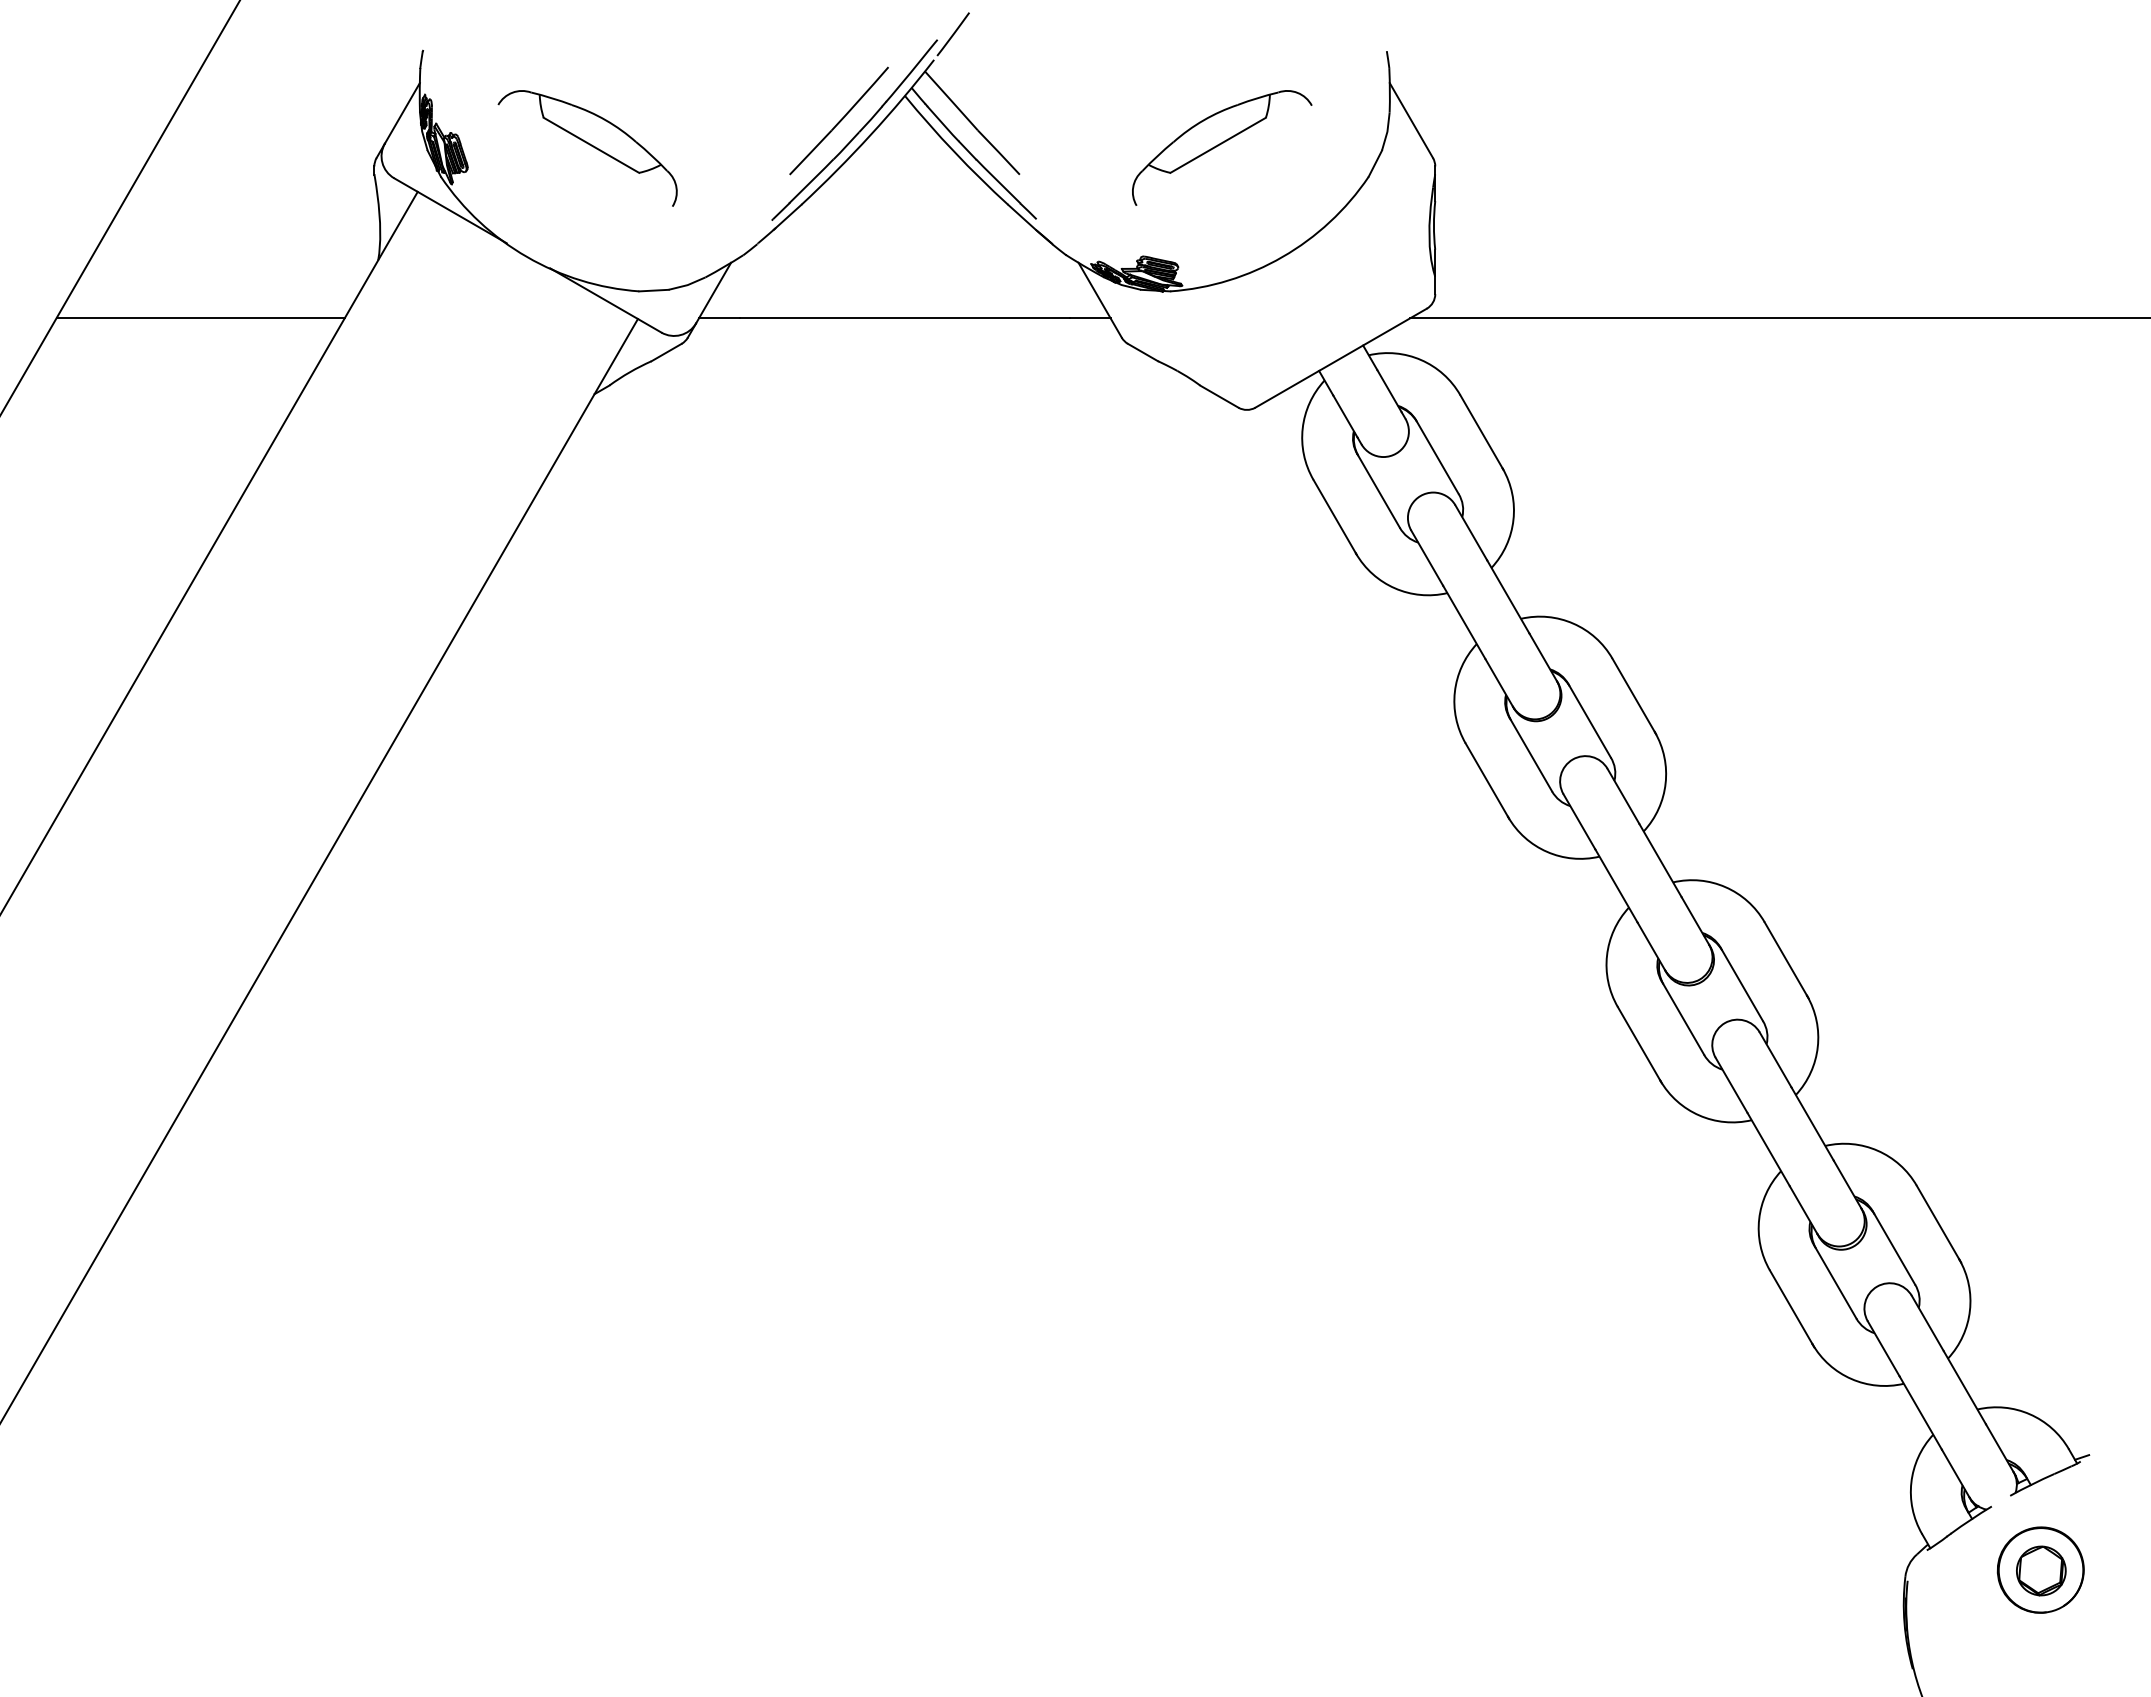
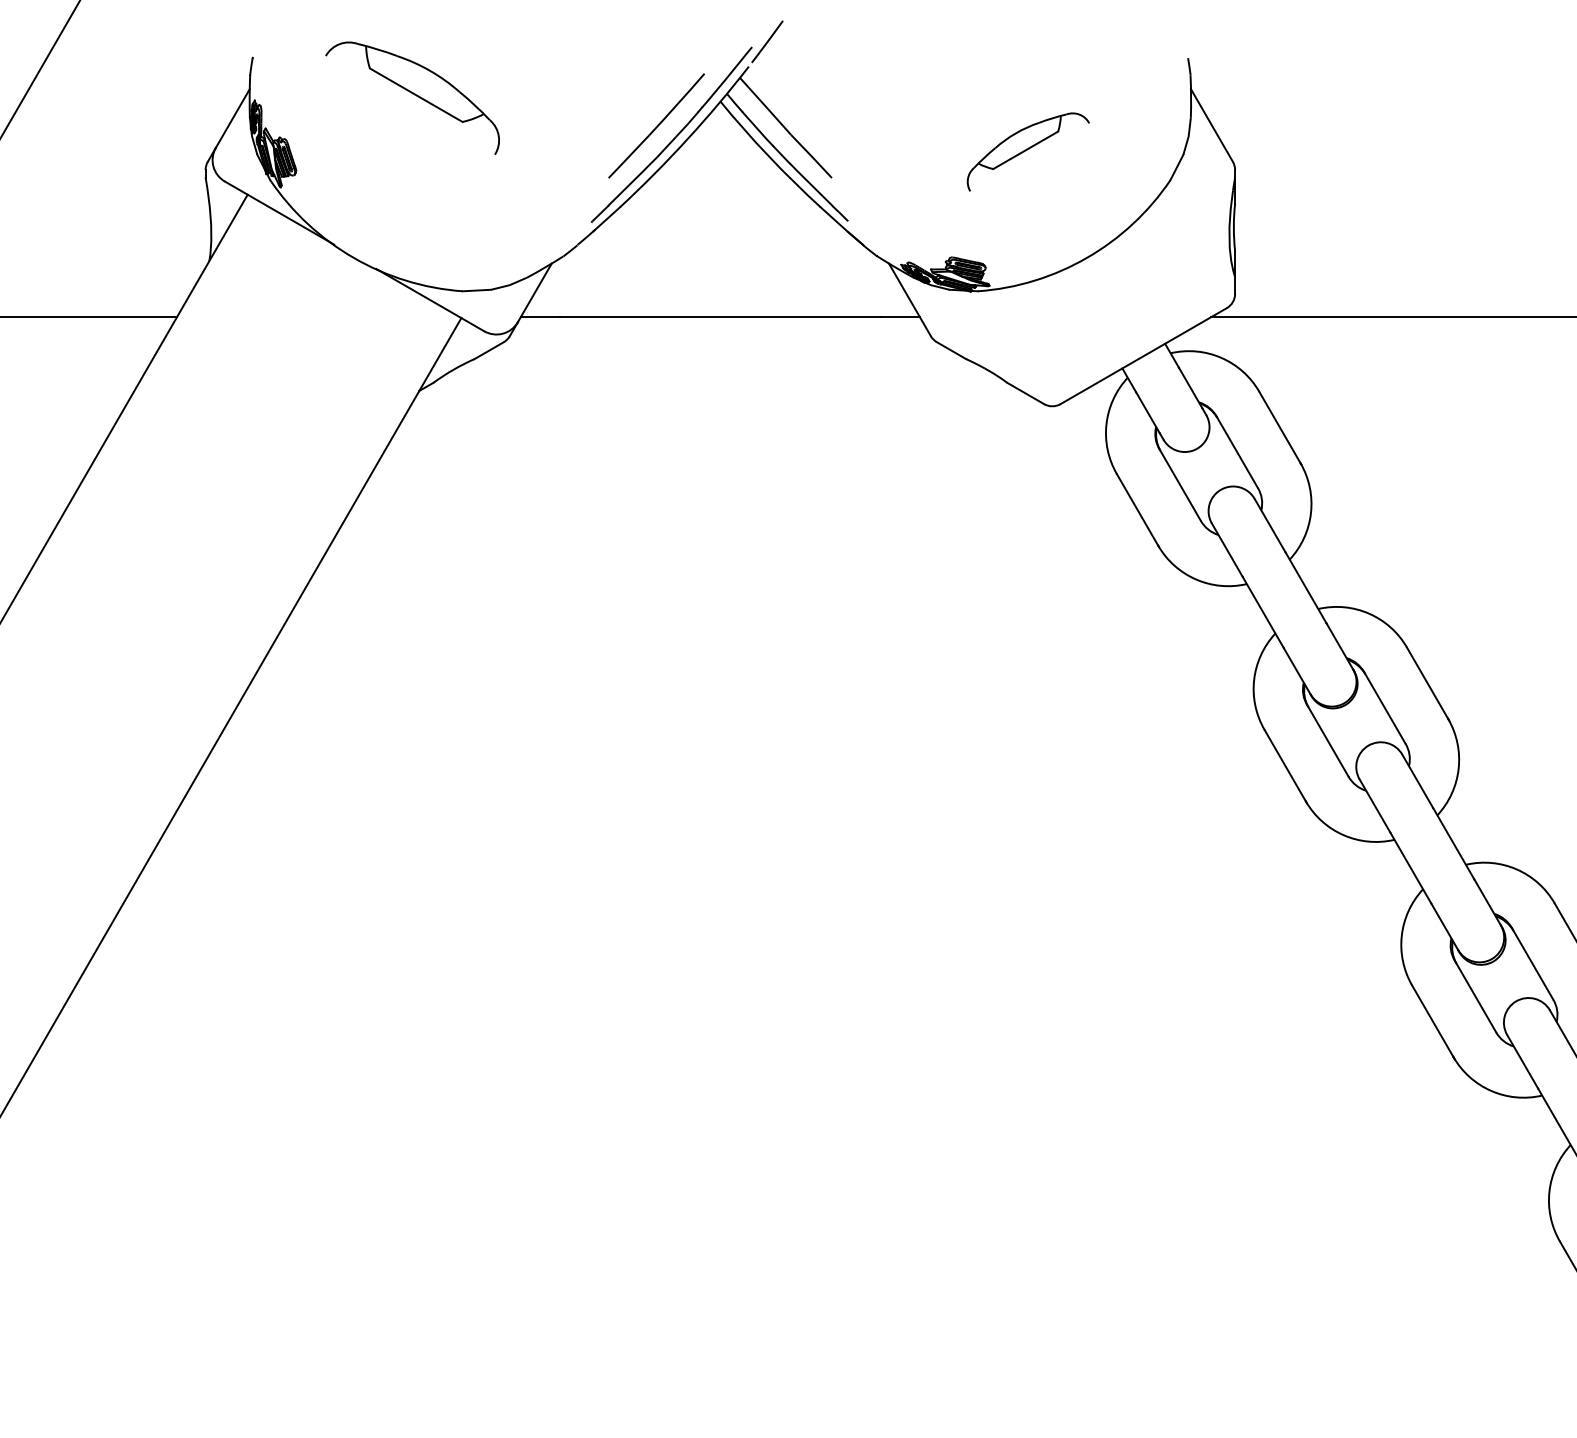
part: (1222, 147) -> (1028, 151), size x0.7
part: (587, 148) -> (412, 98), moved

